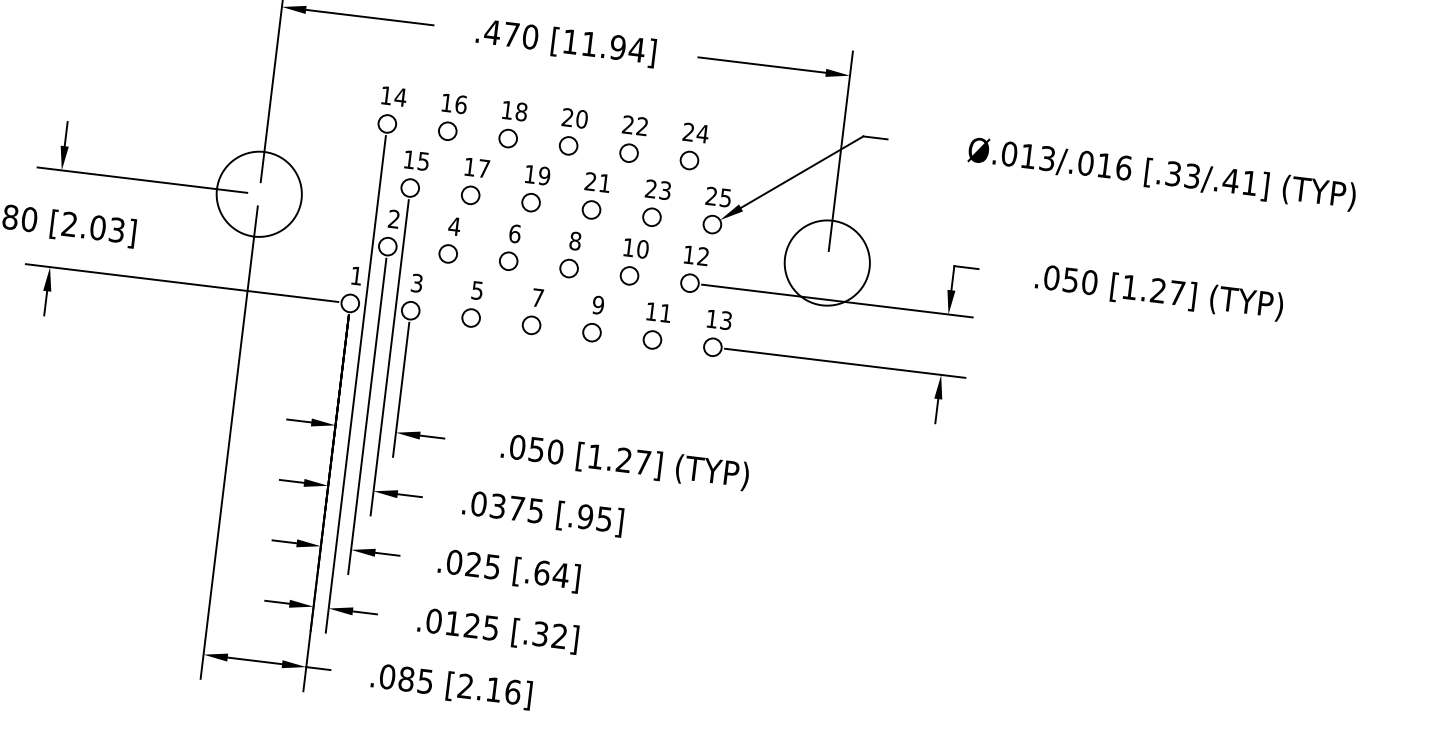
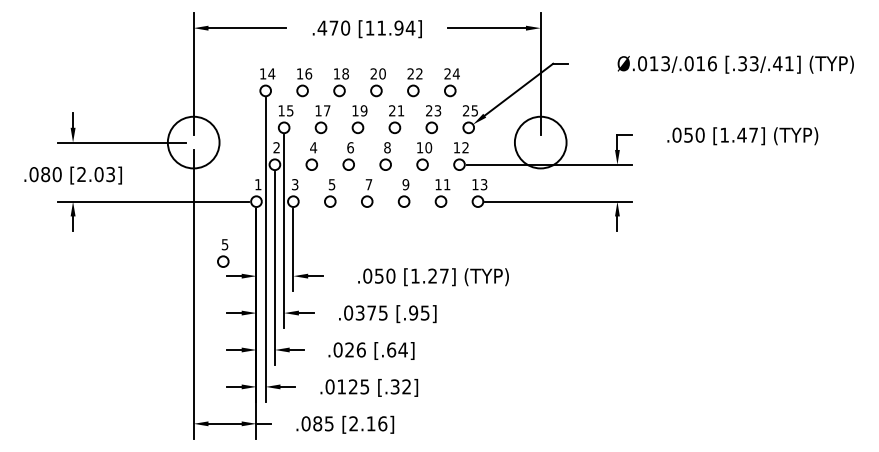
text: (1157, 289) -> (741, 134), [1.27] -> [1.47]
part: (286, 381) -> (223, 253), added
text: (491, 566) -> (360, 349), .025 -> .026

